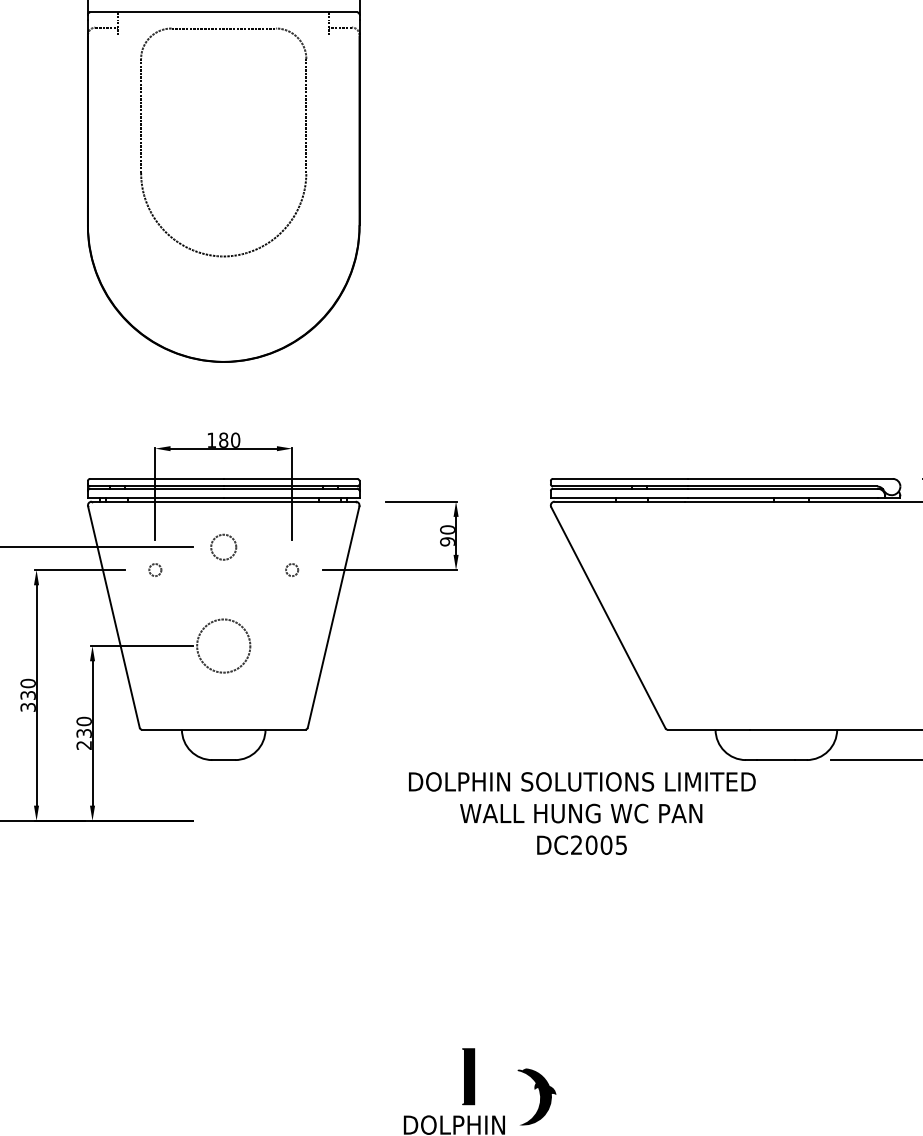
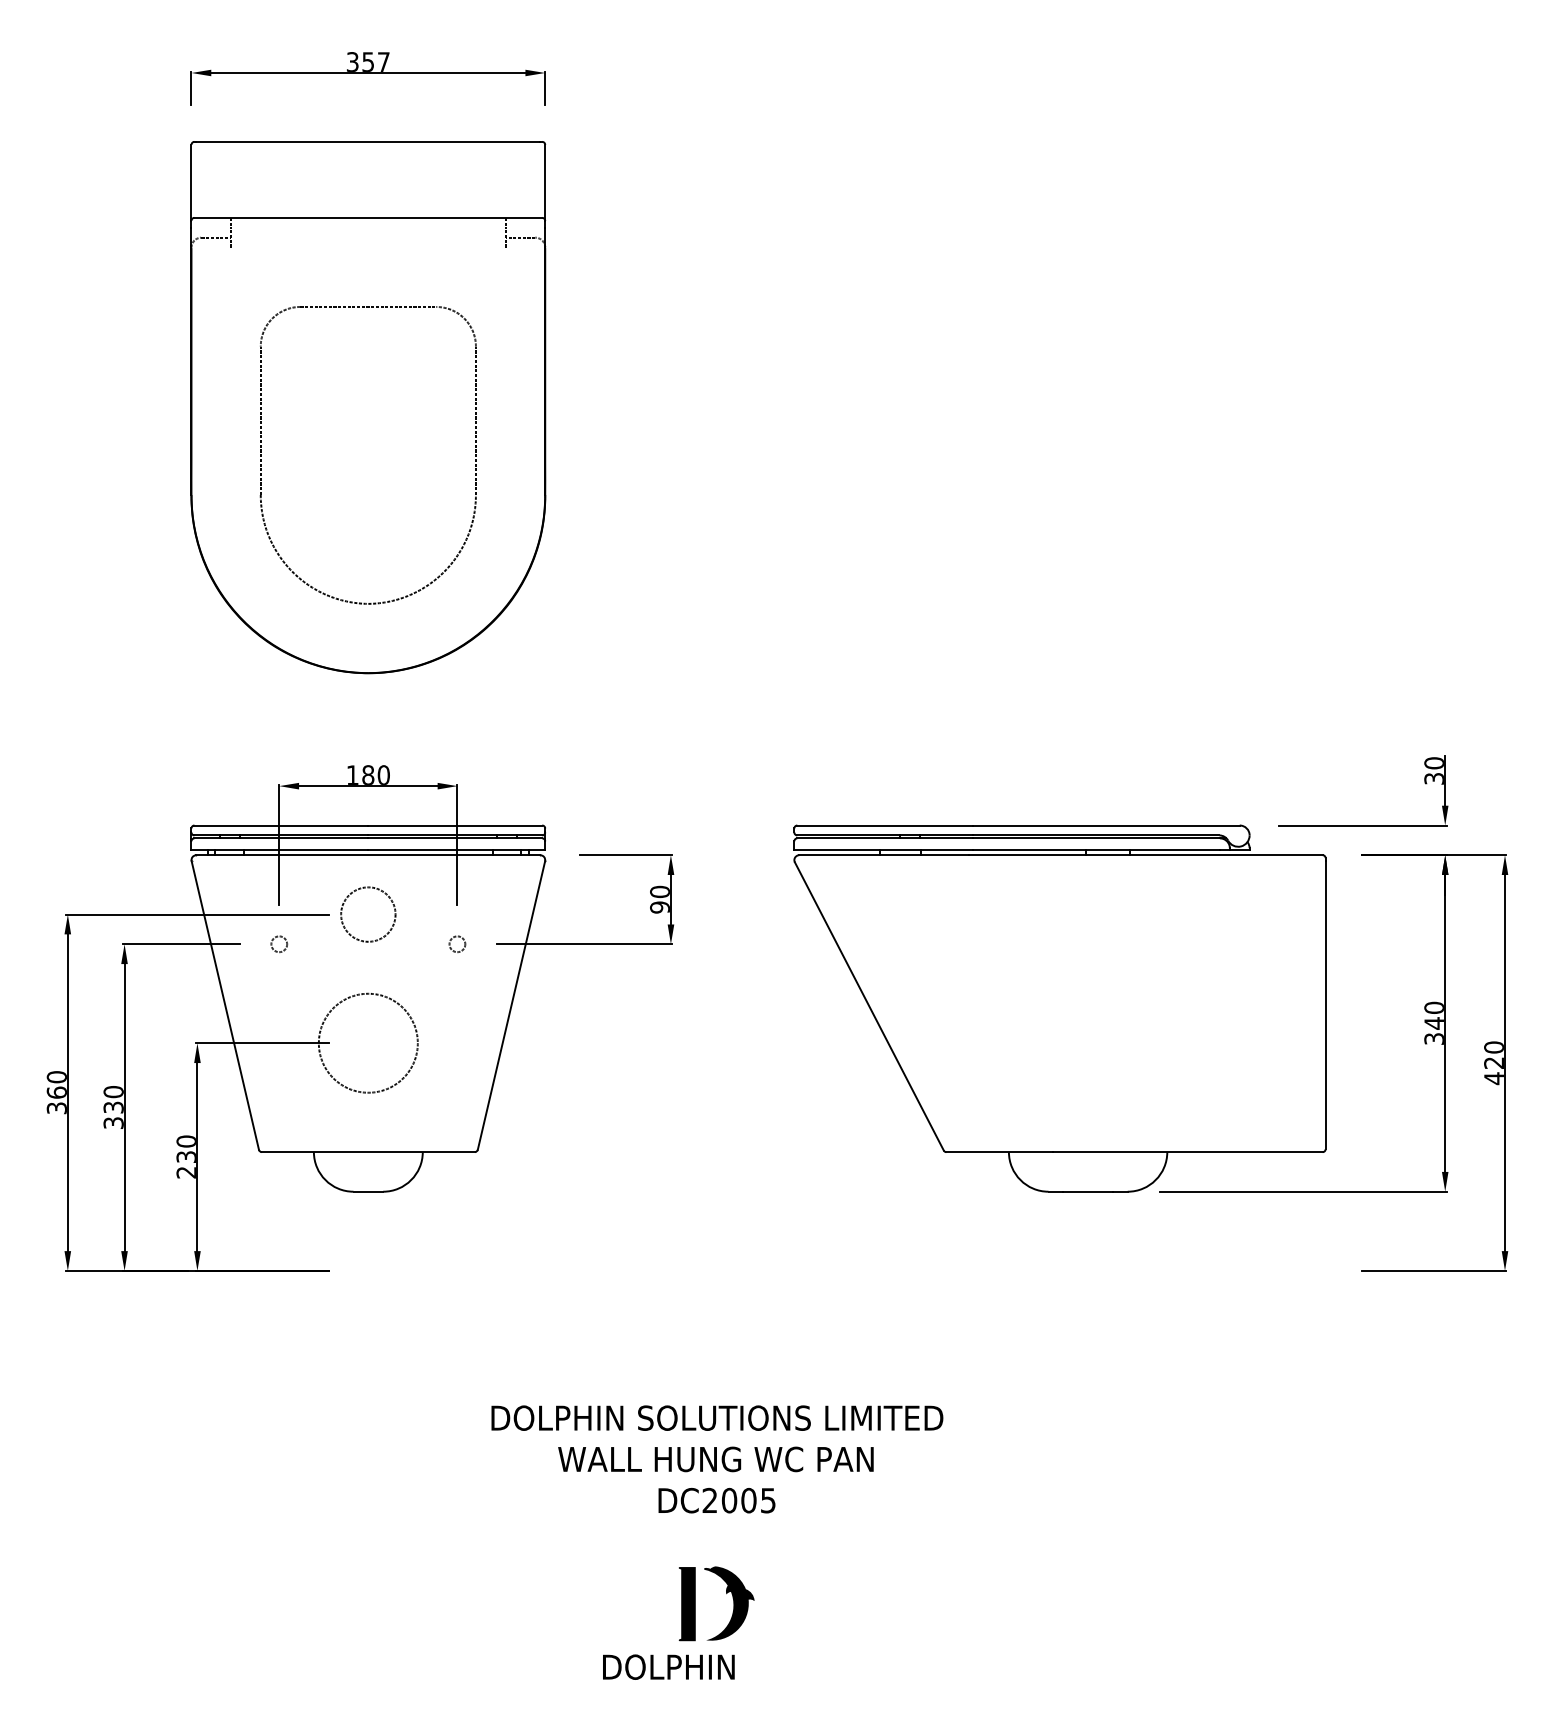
part: (141, 142) -> (261, 455), moved
circle: (223, 547) -> (368, 914), size x1.67
circle: (223, 645) -> (367, 1042), size x1.43
text: (582, 813) -> (717, 1459), moved
part: (537, 1096) -> (729, 1603), moved

